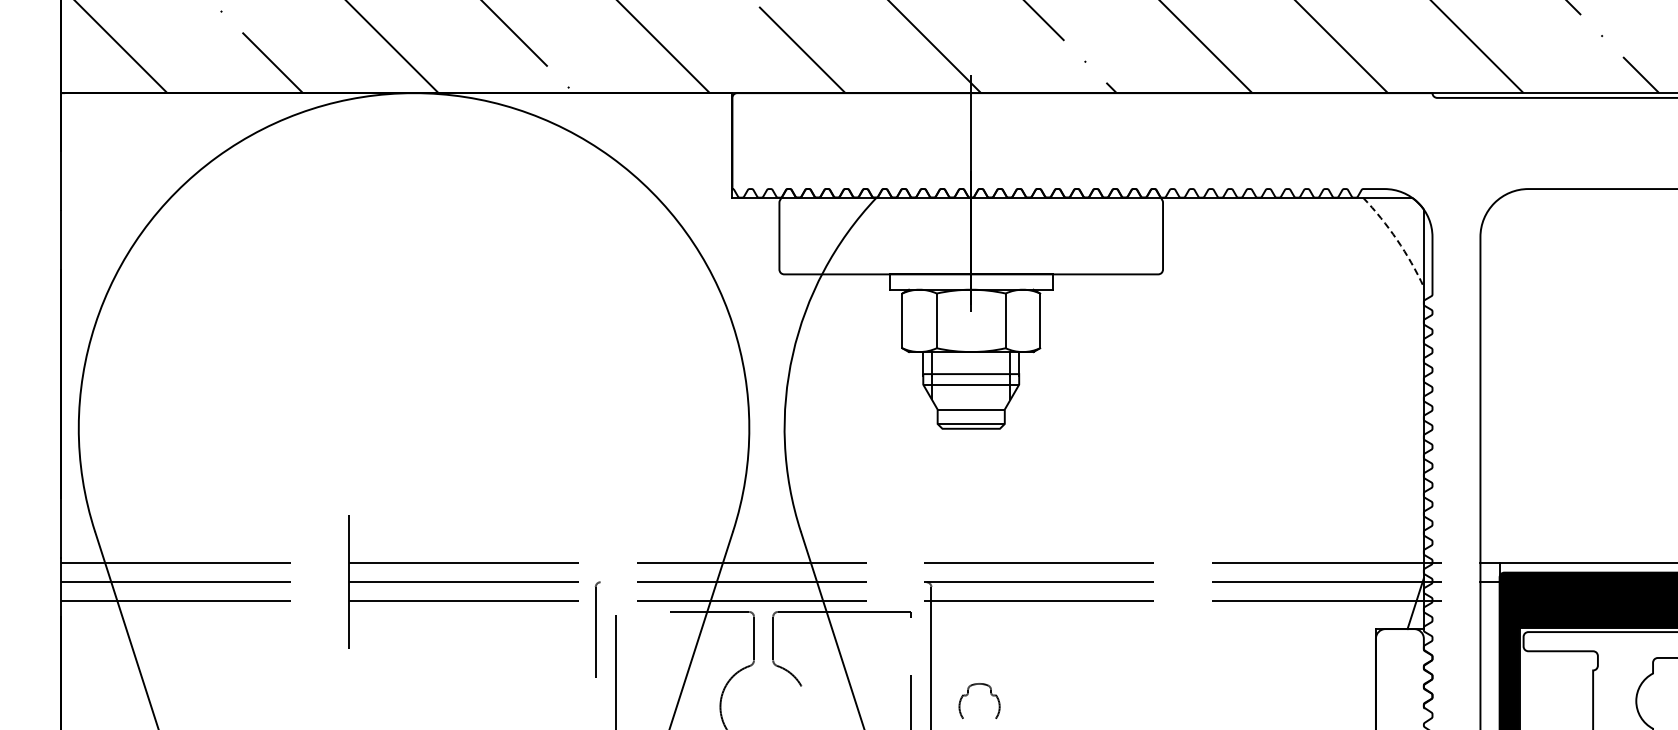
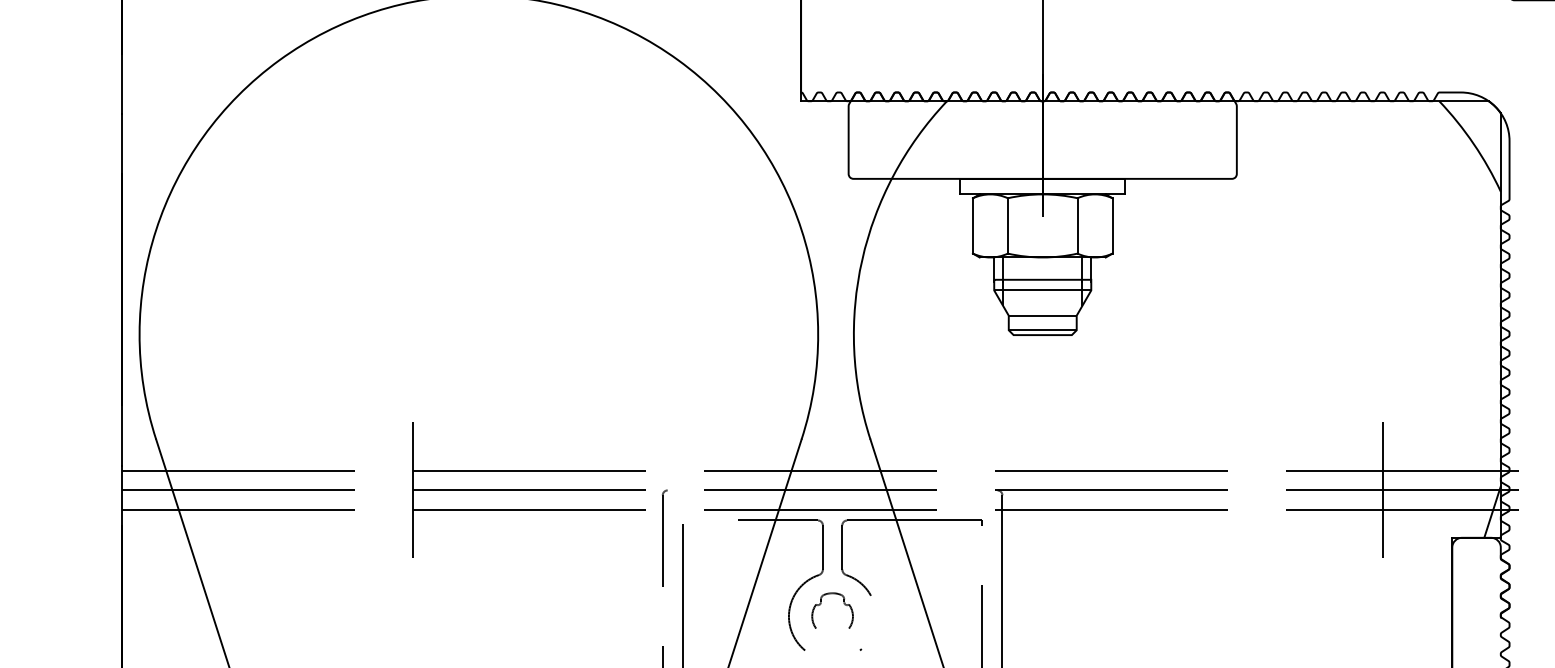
arc: (1397, 239) -> (1474, 143), dashed -> solid
line: (1307, 582) -> (1383, 490), added
curve: (968, 694) -> (821, 604), moved

